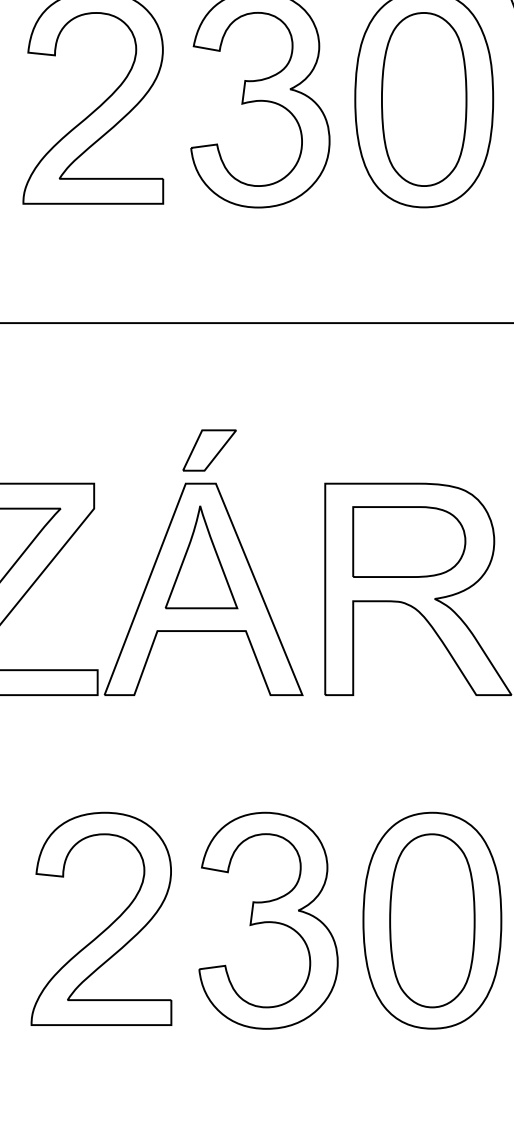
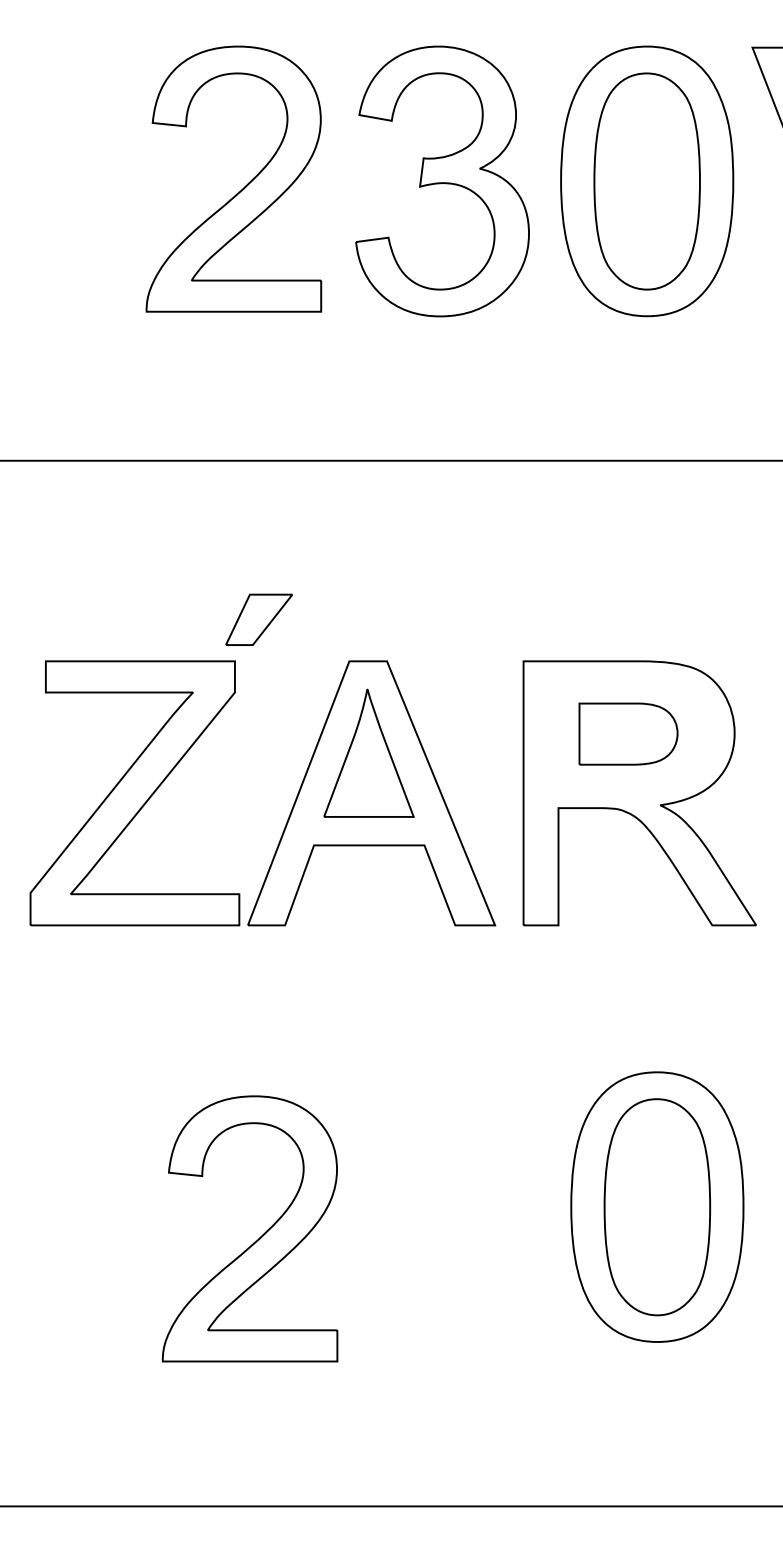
part: (209, 450) -> (258, 619), moved
part: (409, 541) -> (628, 733), size x0.7
part: (268, 921) -> (452, 1207), removed
part: (109, 925) -> (259, 1237), moved

